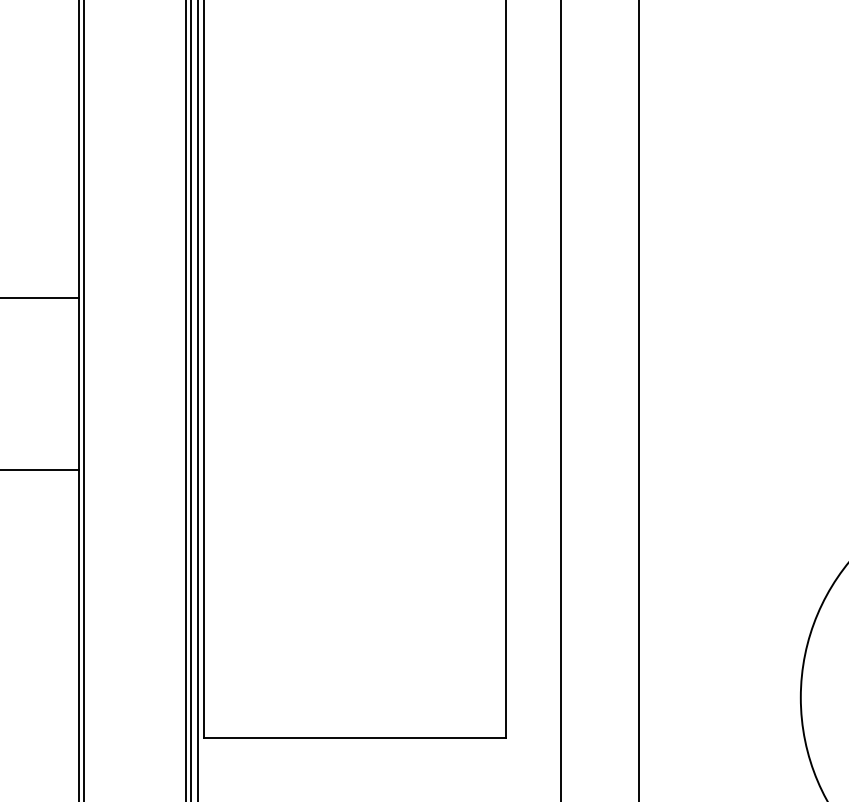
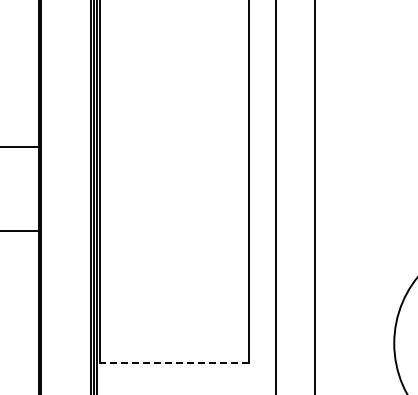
line: (354, 738) -> (174, 363), solid -> dashed

